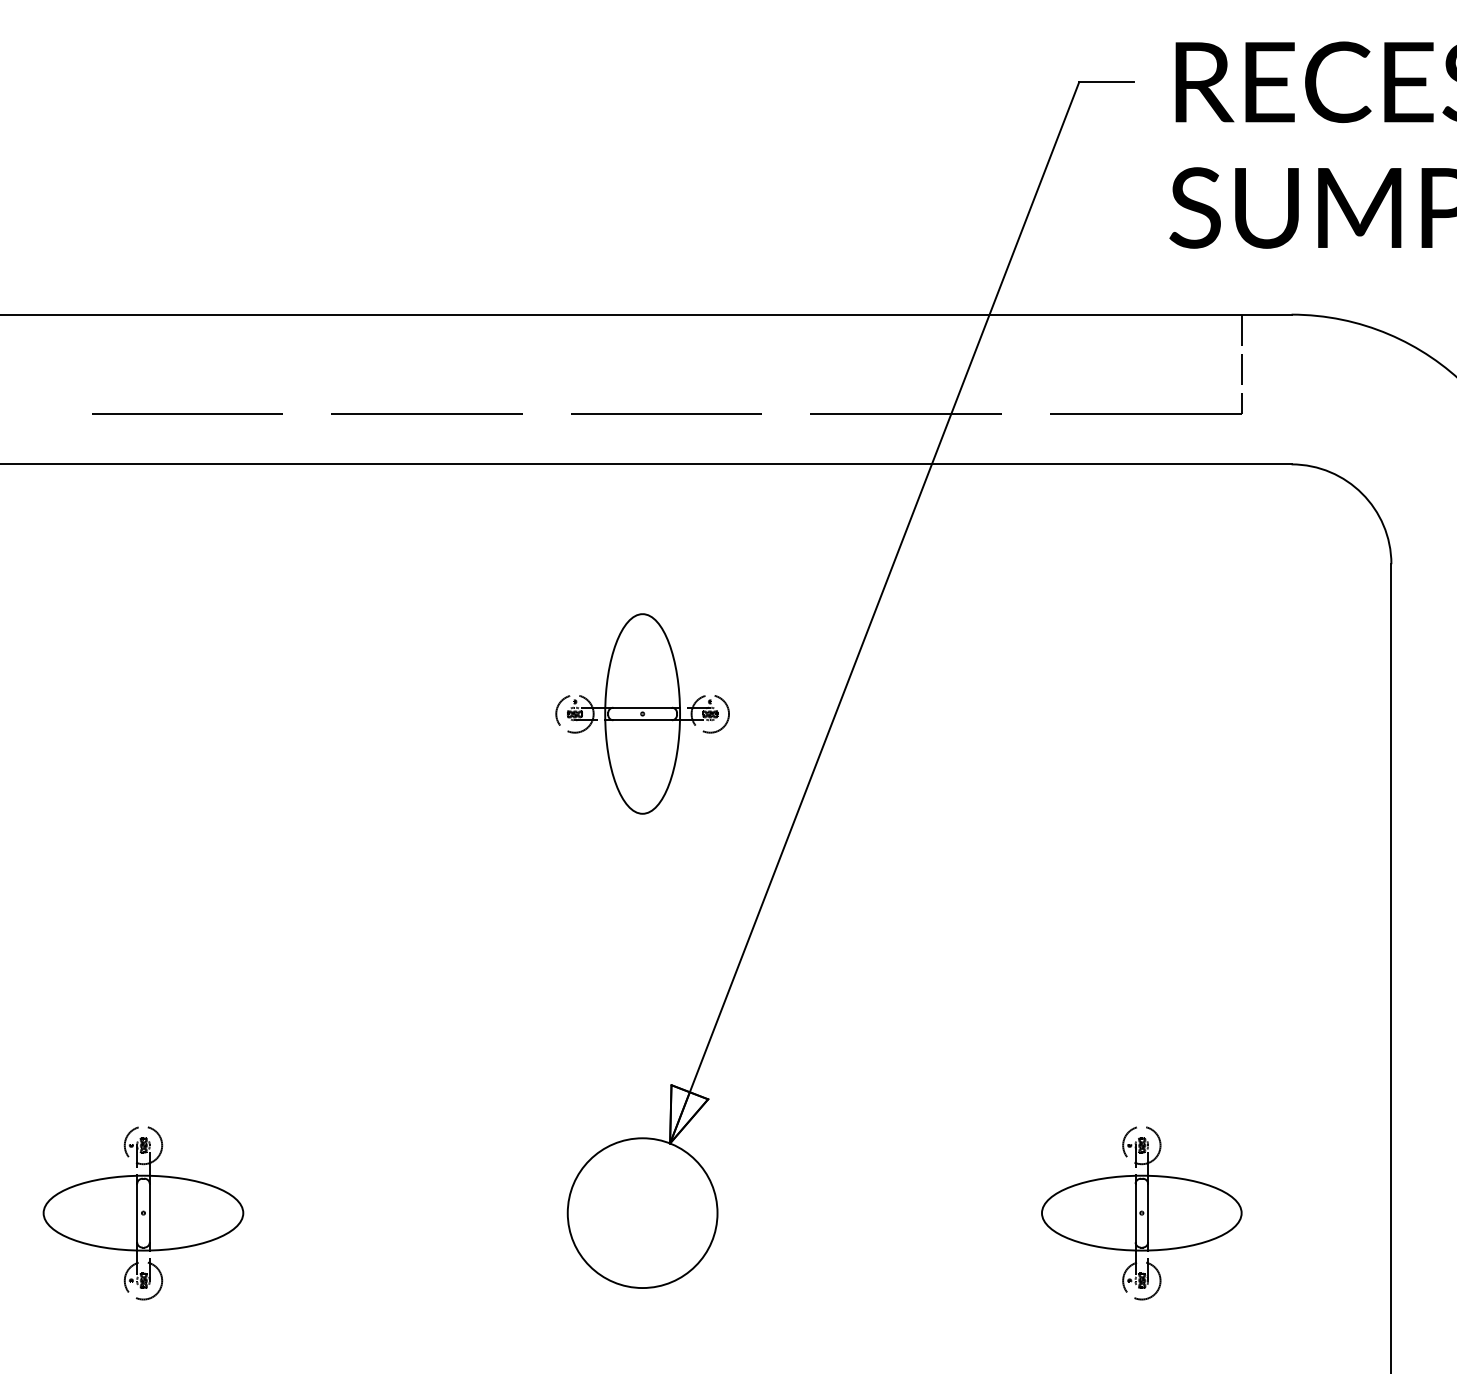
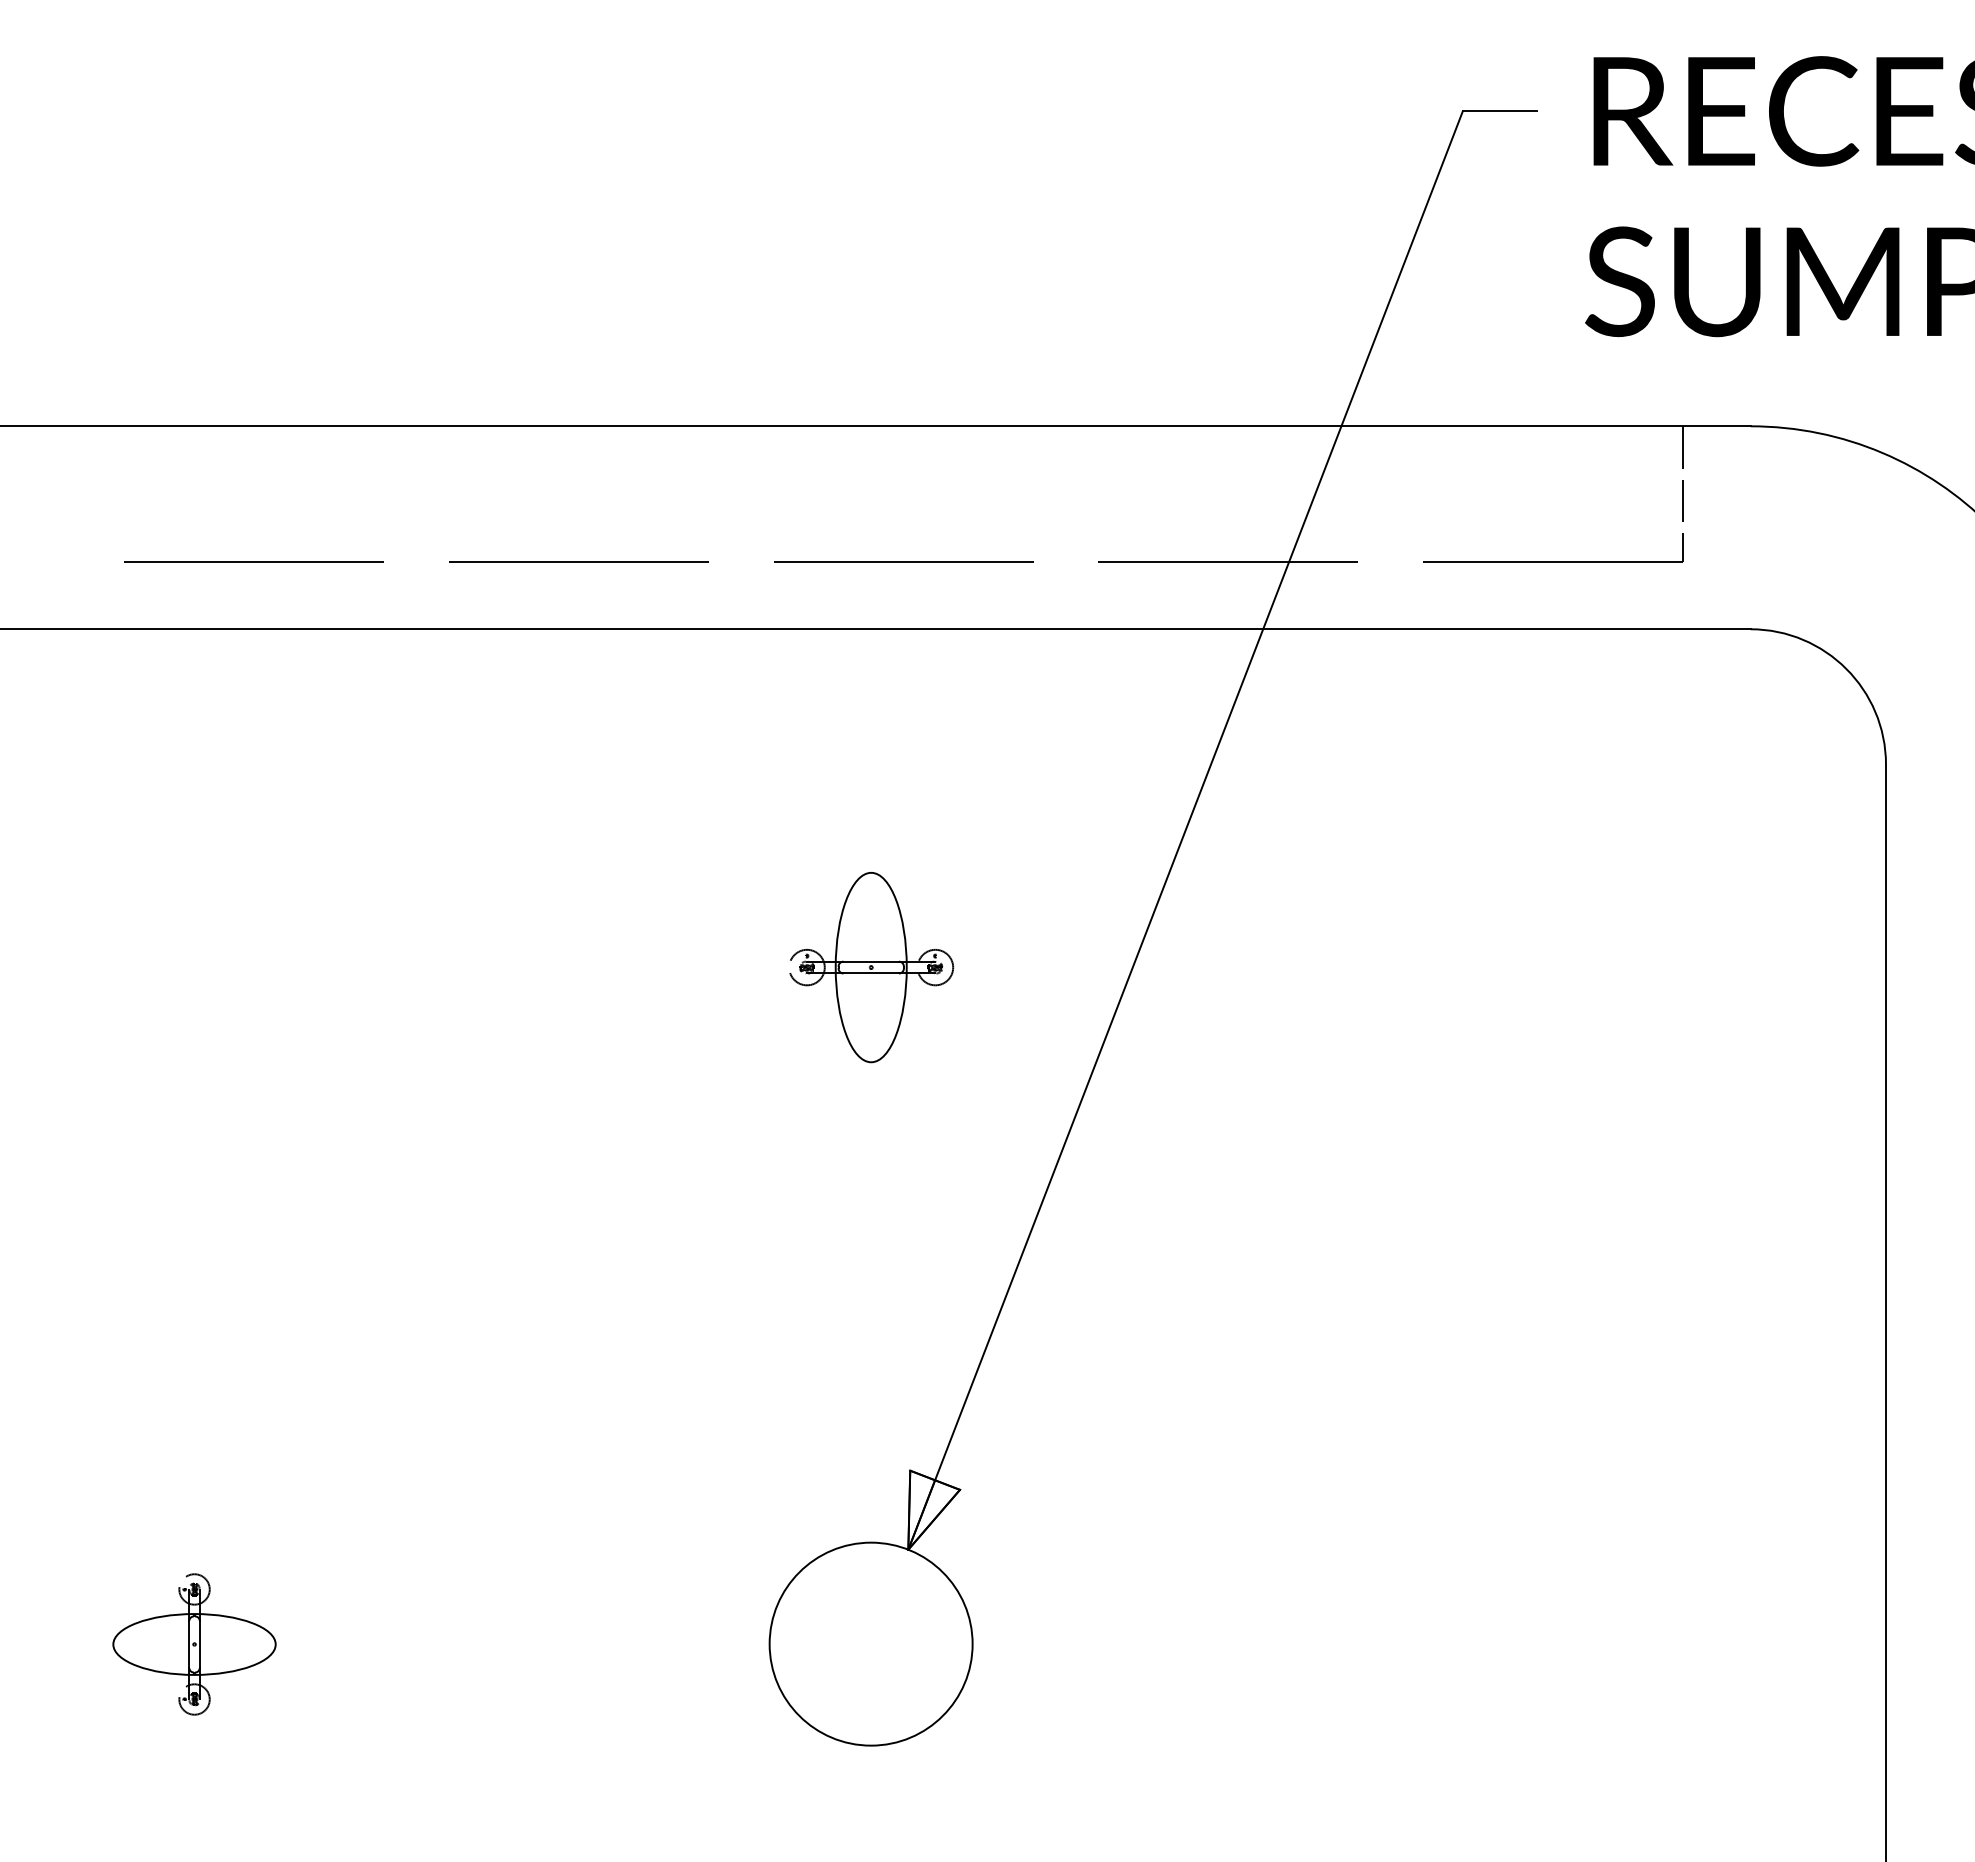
part: (642, 713) -> (871, 967), size x0.7
part: (143, 1213) -> (194, 1644), size x0.6
part: (1141, 1213) -> (1547, 1644), removed

